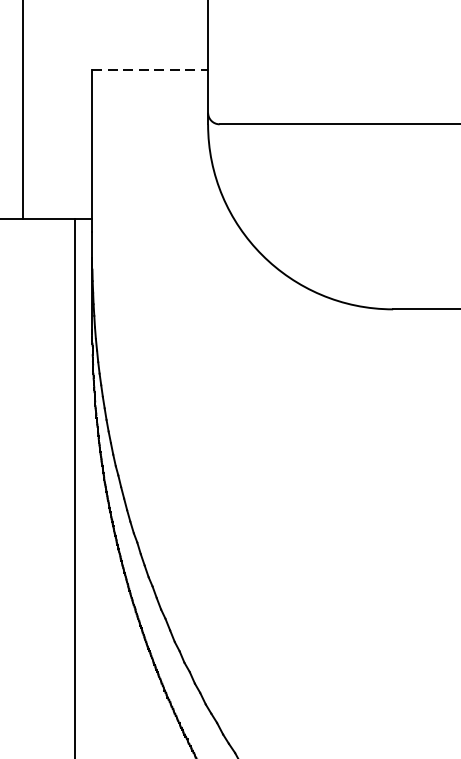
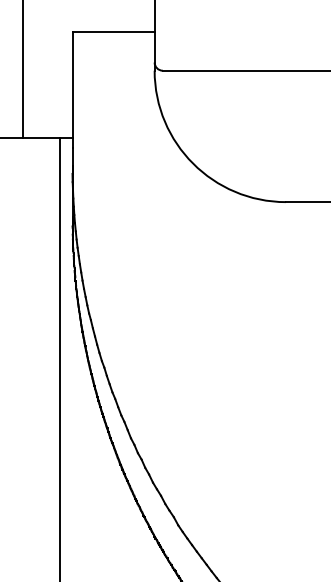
line: (151, 70) -> (114, 32), dashed -> solid

